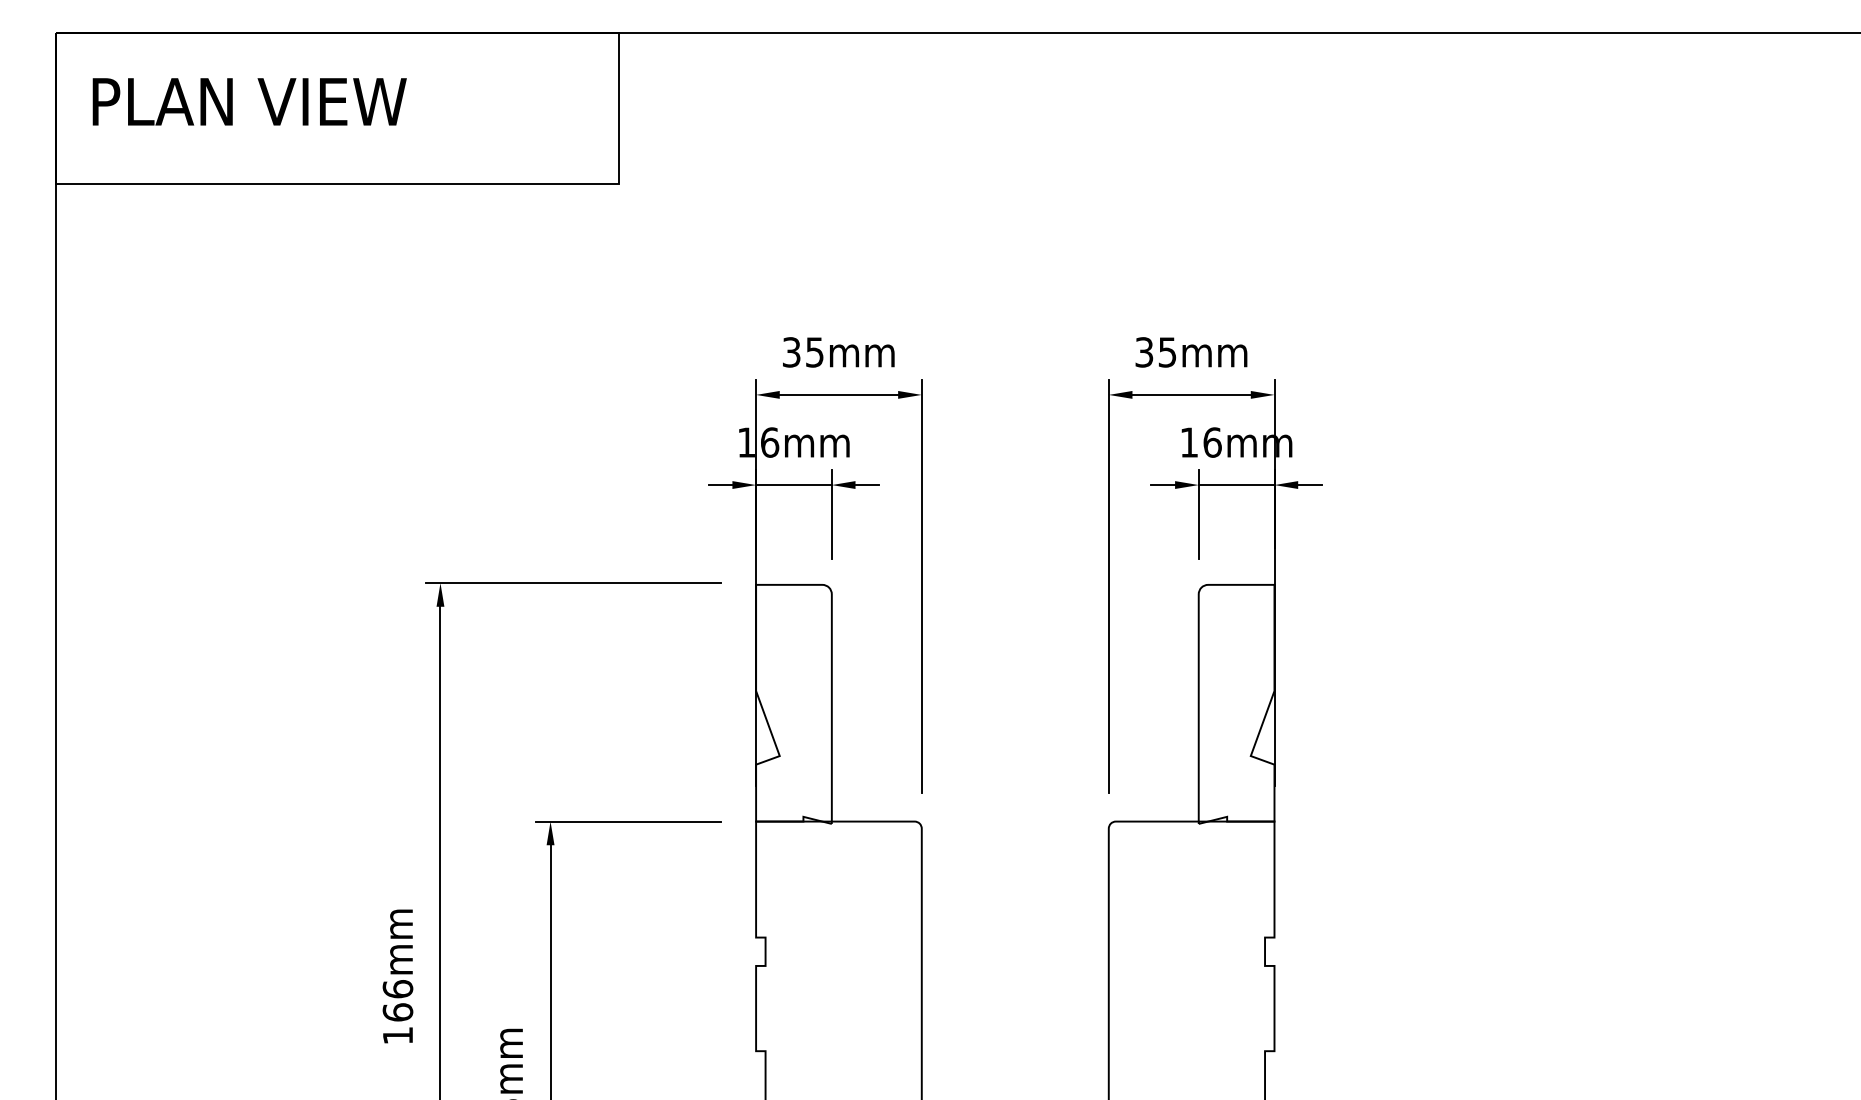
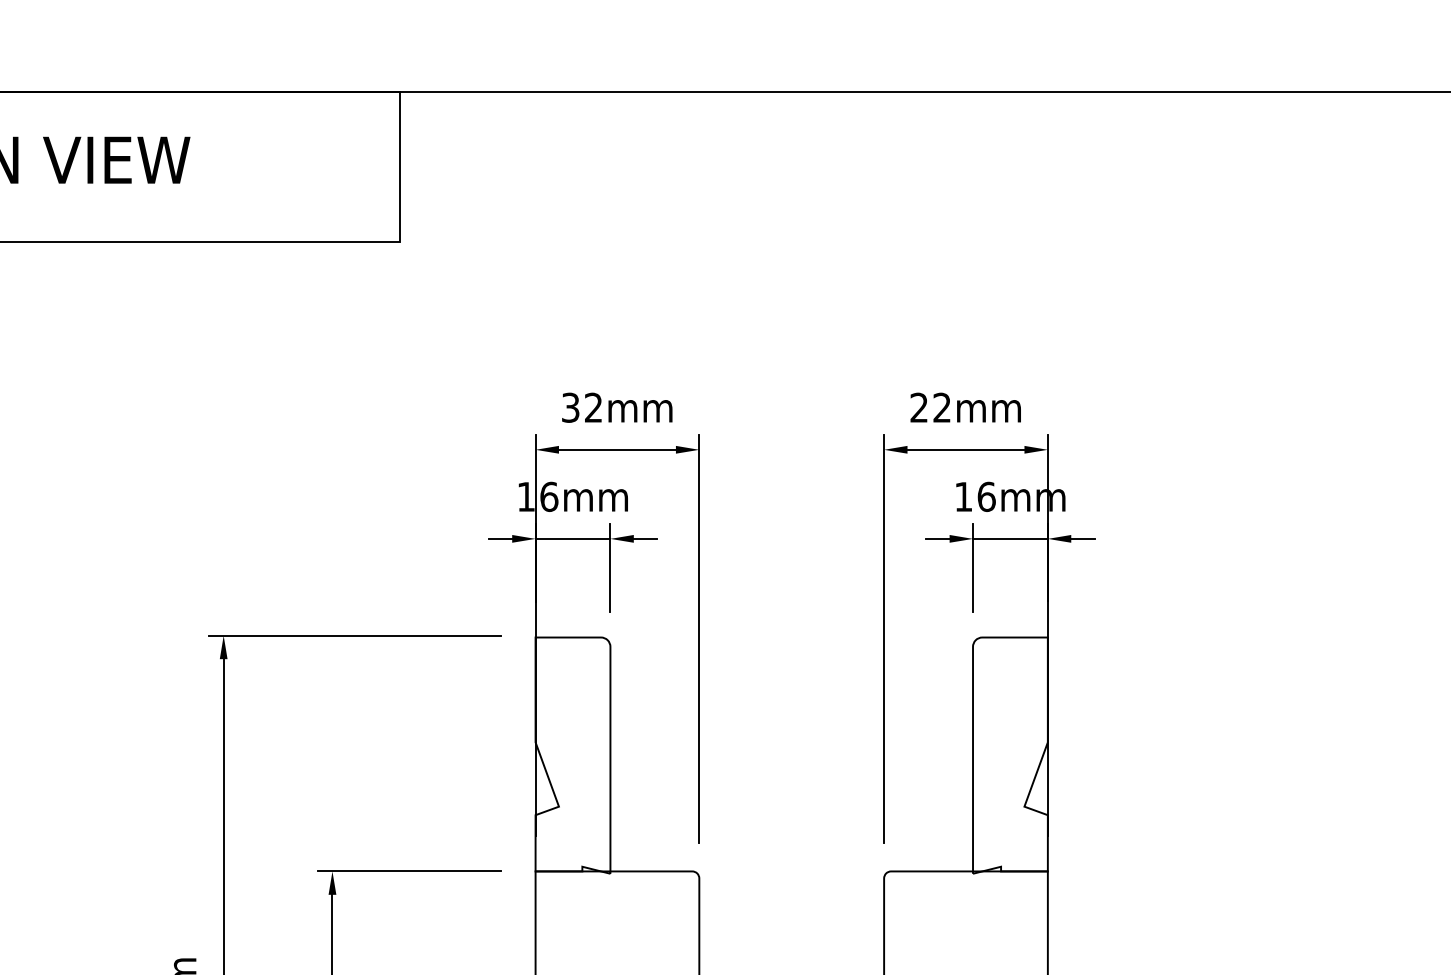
text: (814, 352) -> (593, 407), 35mm -> 32mm
text: (1155, 352) -> (930, 407), 35mm -> 22mm

